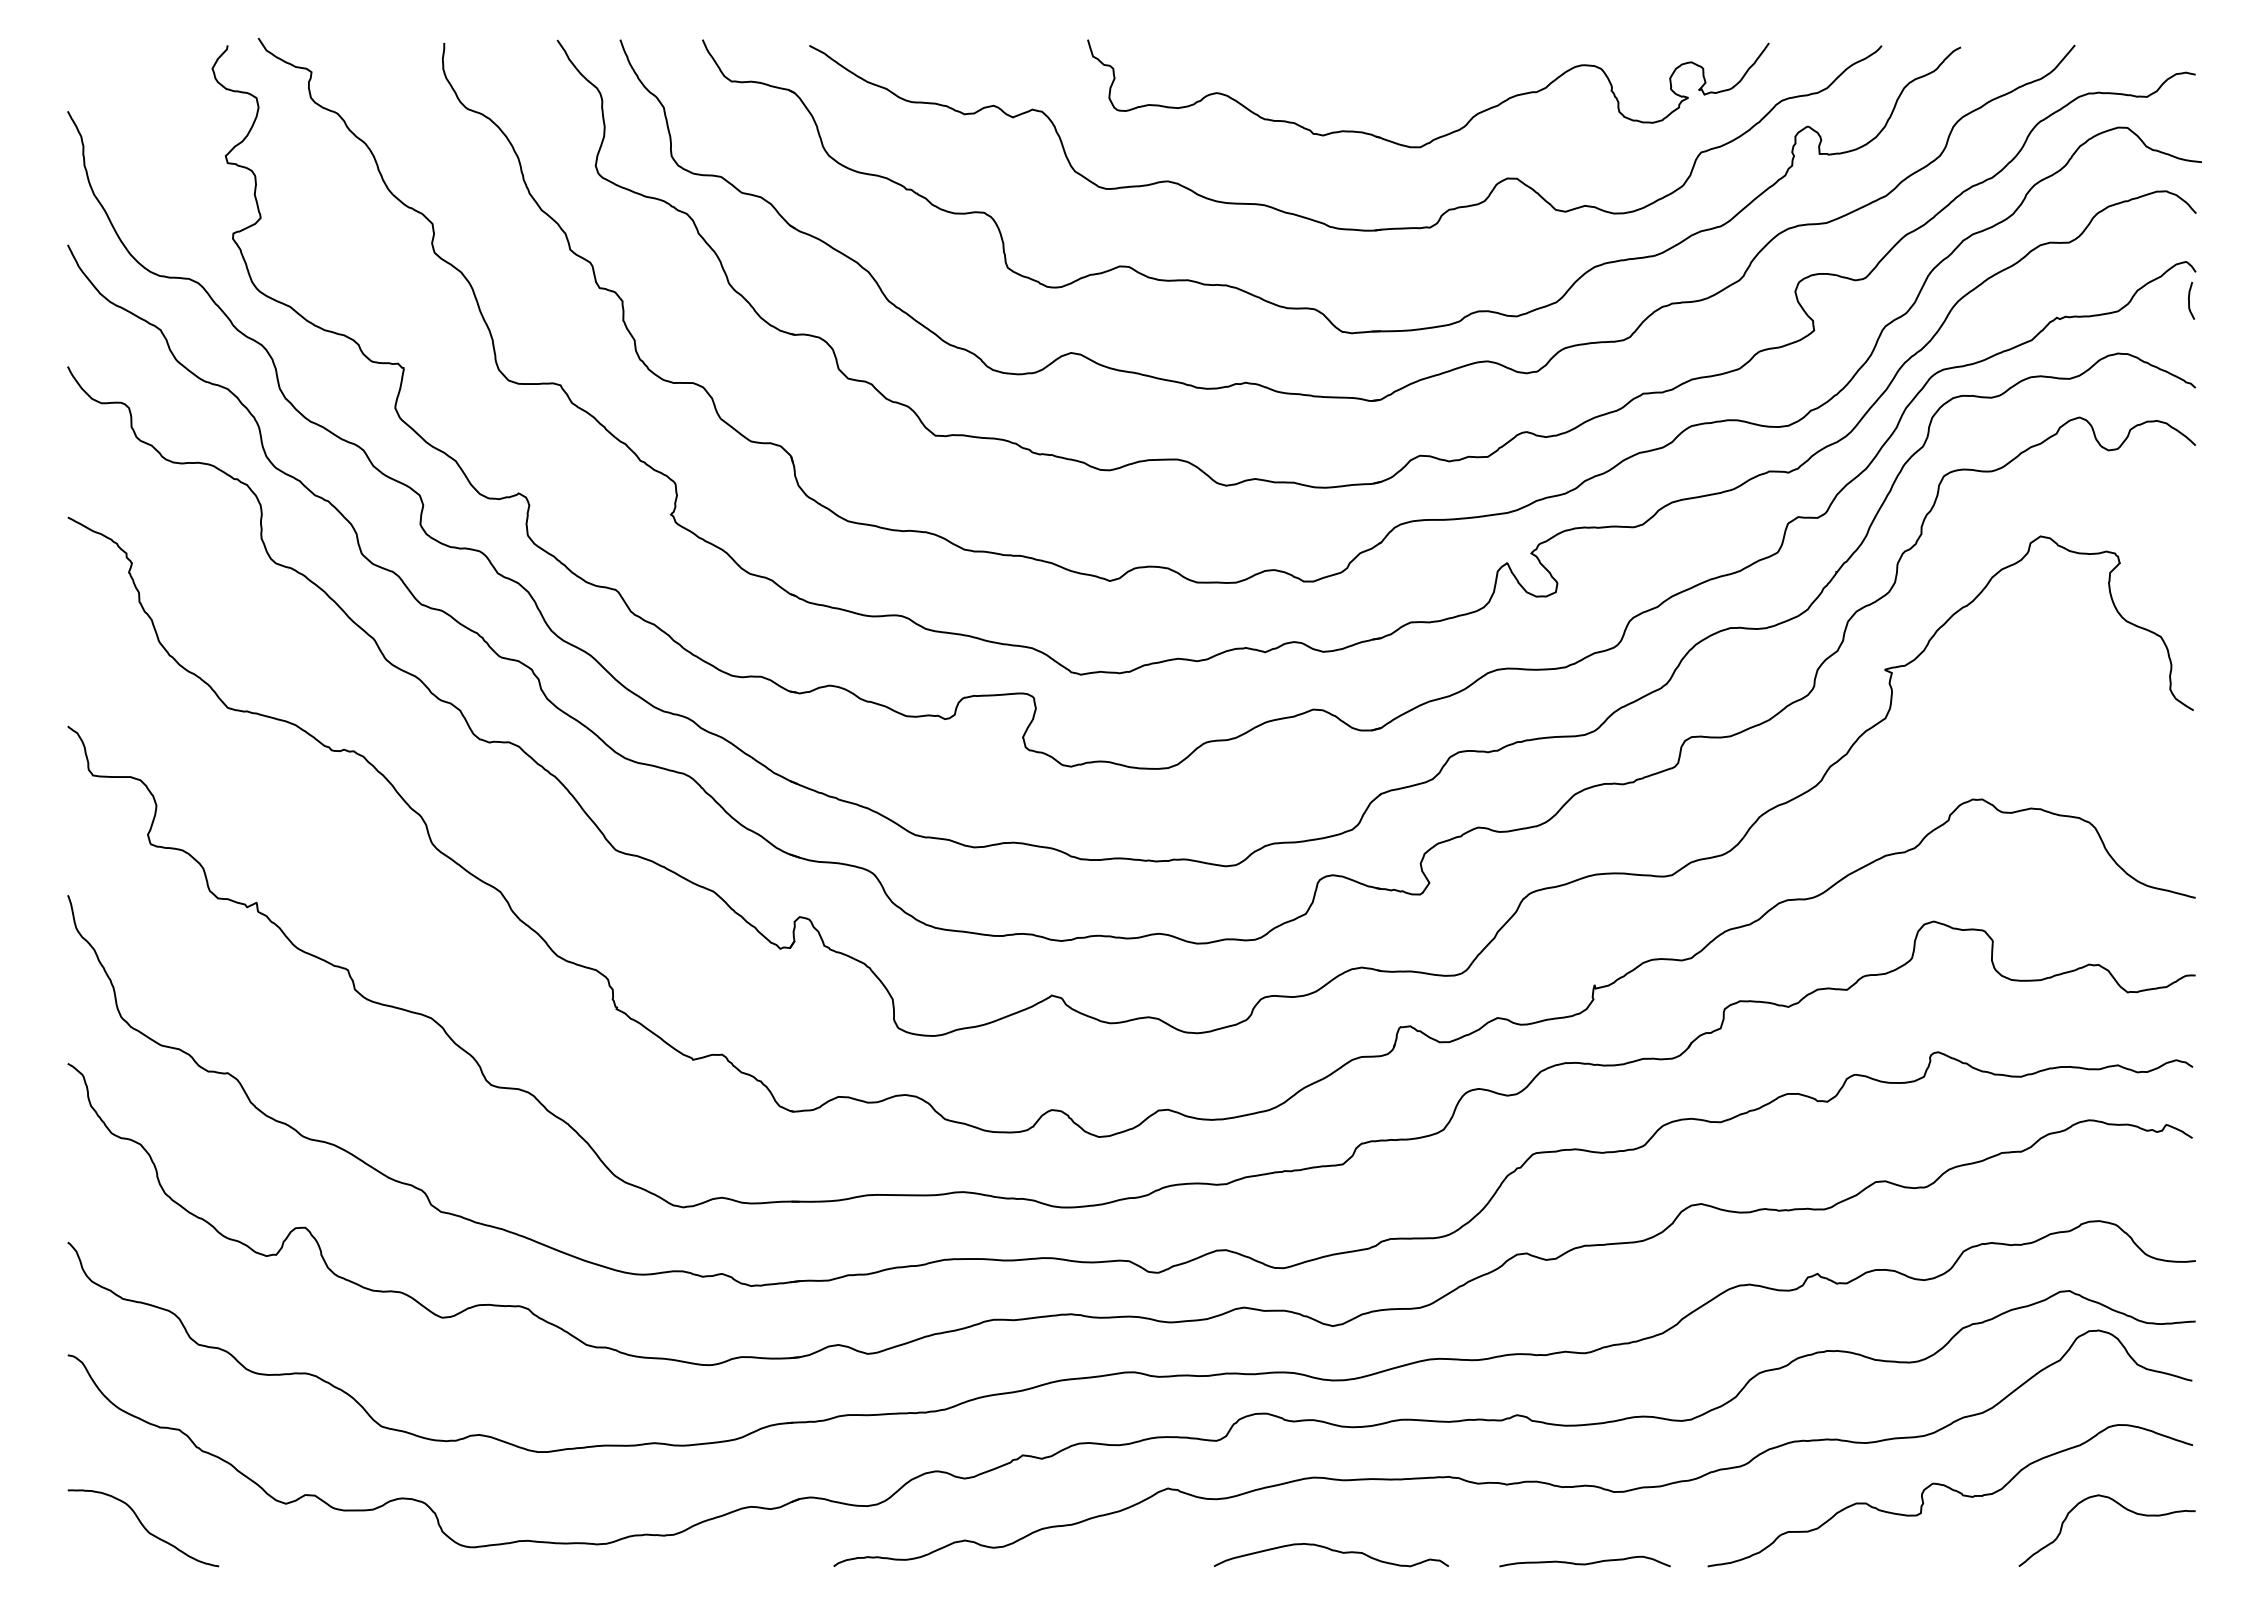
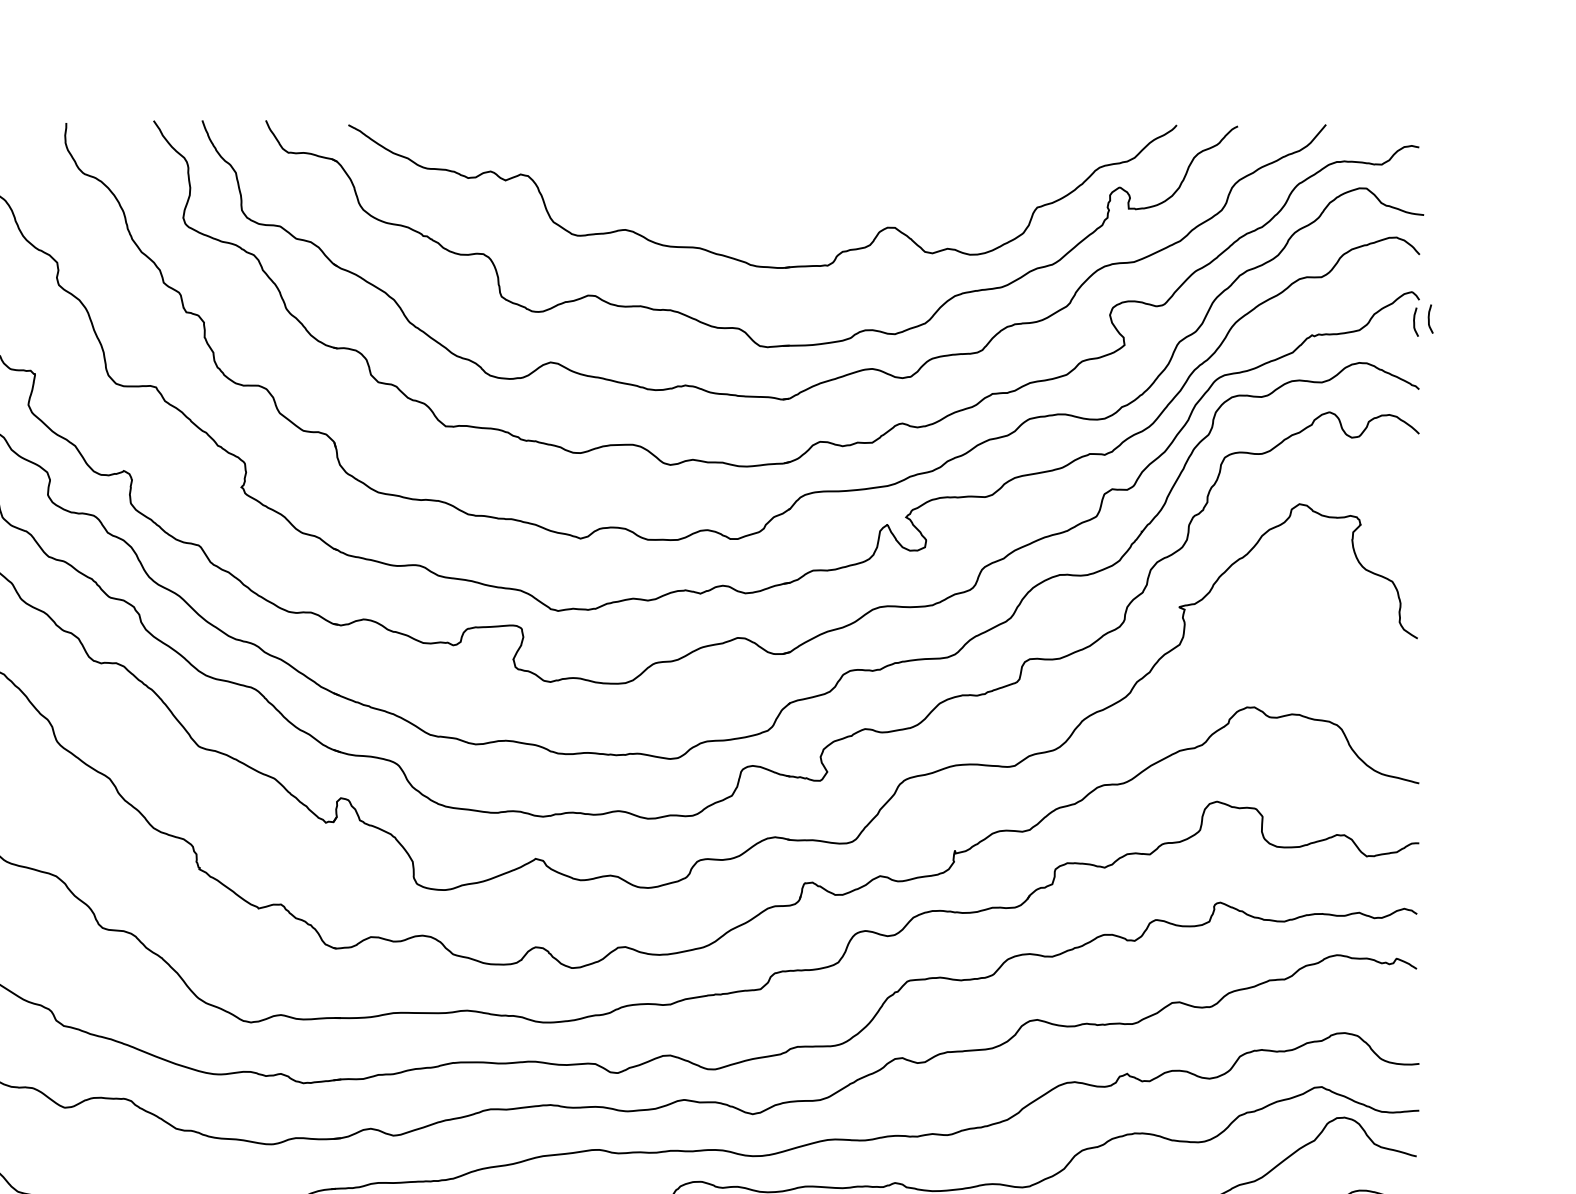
part: (1441, 135) -> (836, 194), removed
curve: (2208, 296) -> (1429, 318), added

